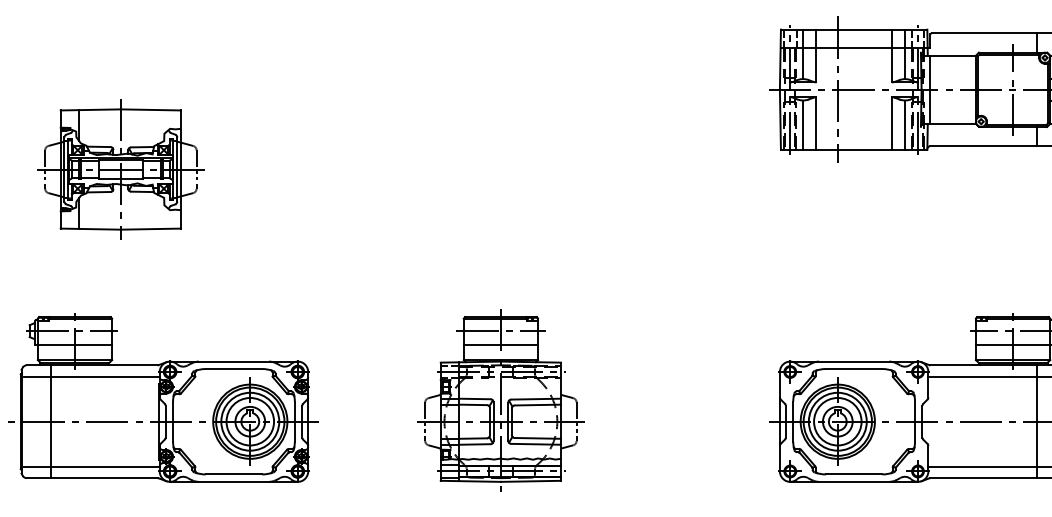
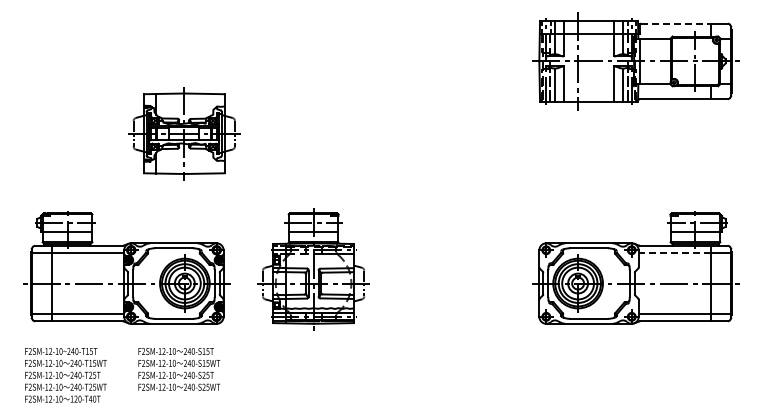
line: (984, 33) -> (676, 23), solid -> dashed
part: (121, 169) -> (184, 133), moved
line: (981, 376) -> (674, 253), solid -> dashed
part: (500, 400) -> (313, 269), moved

